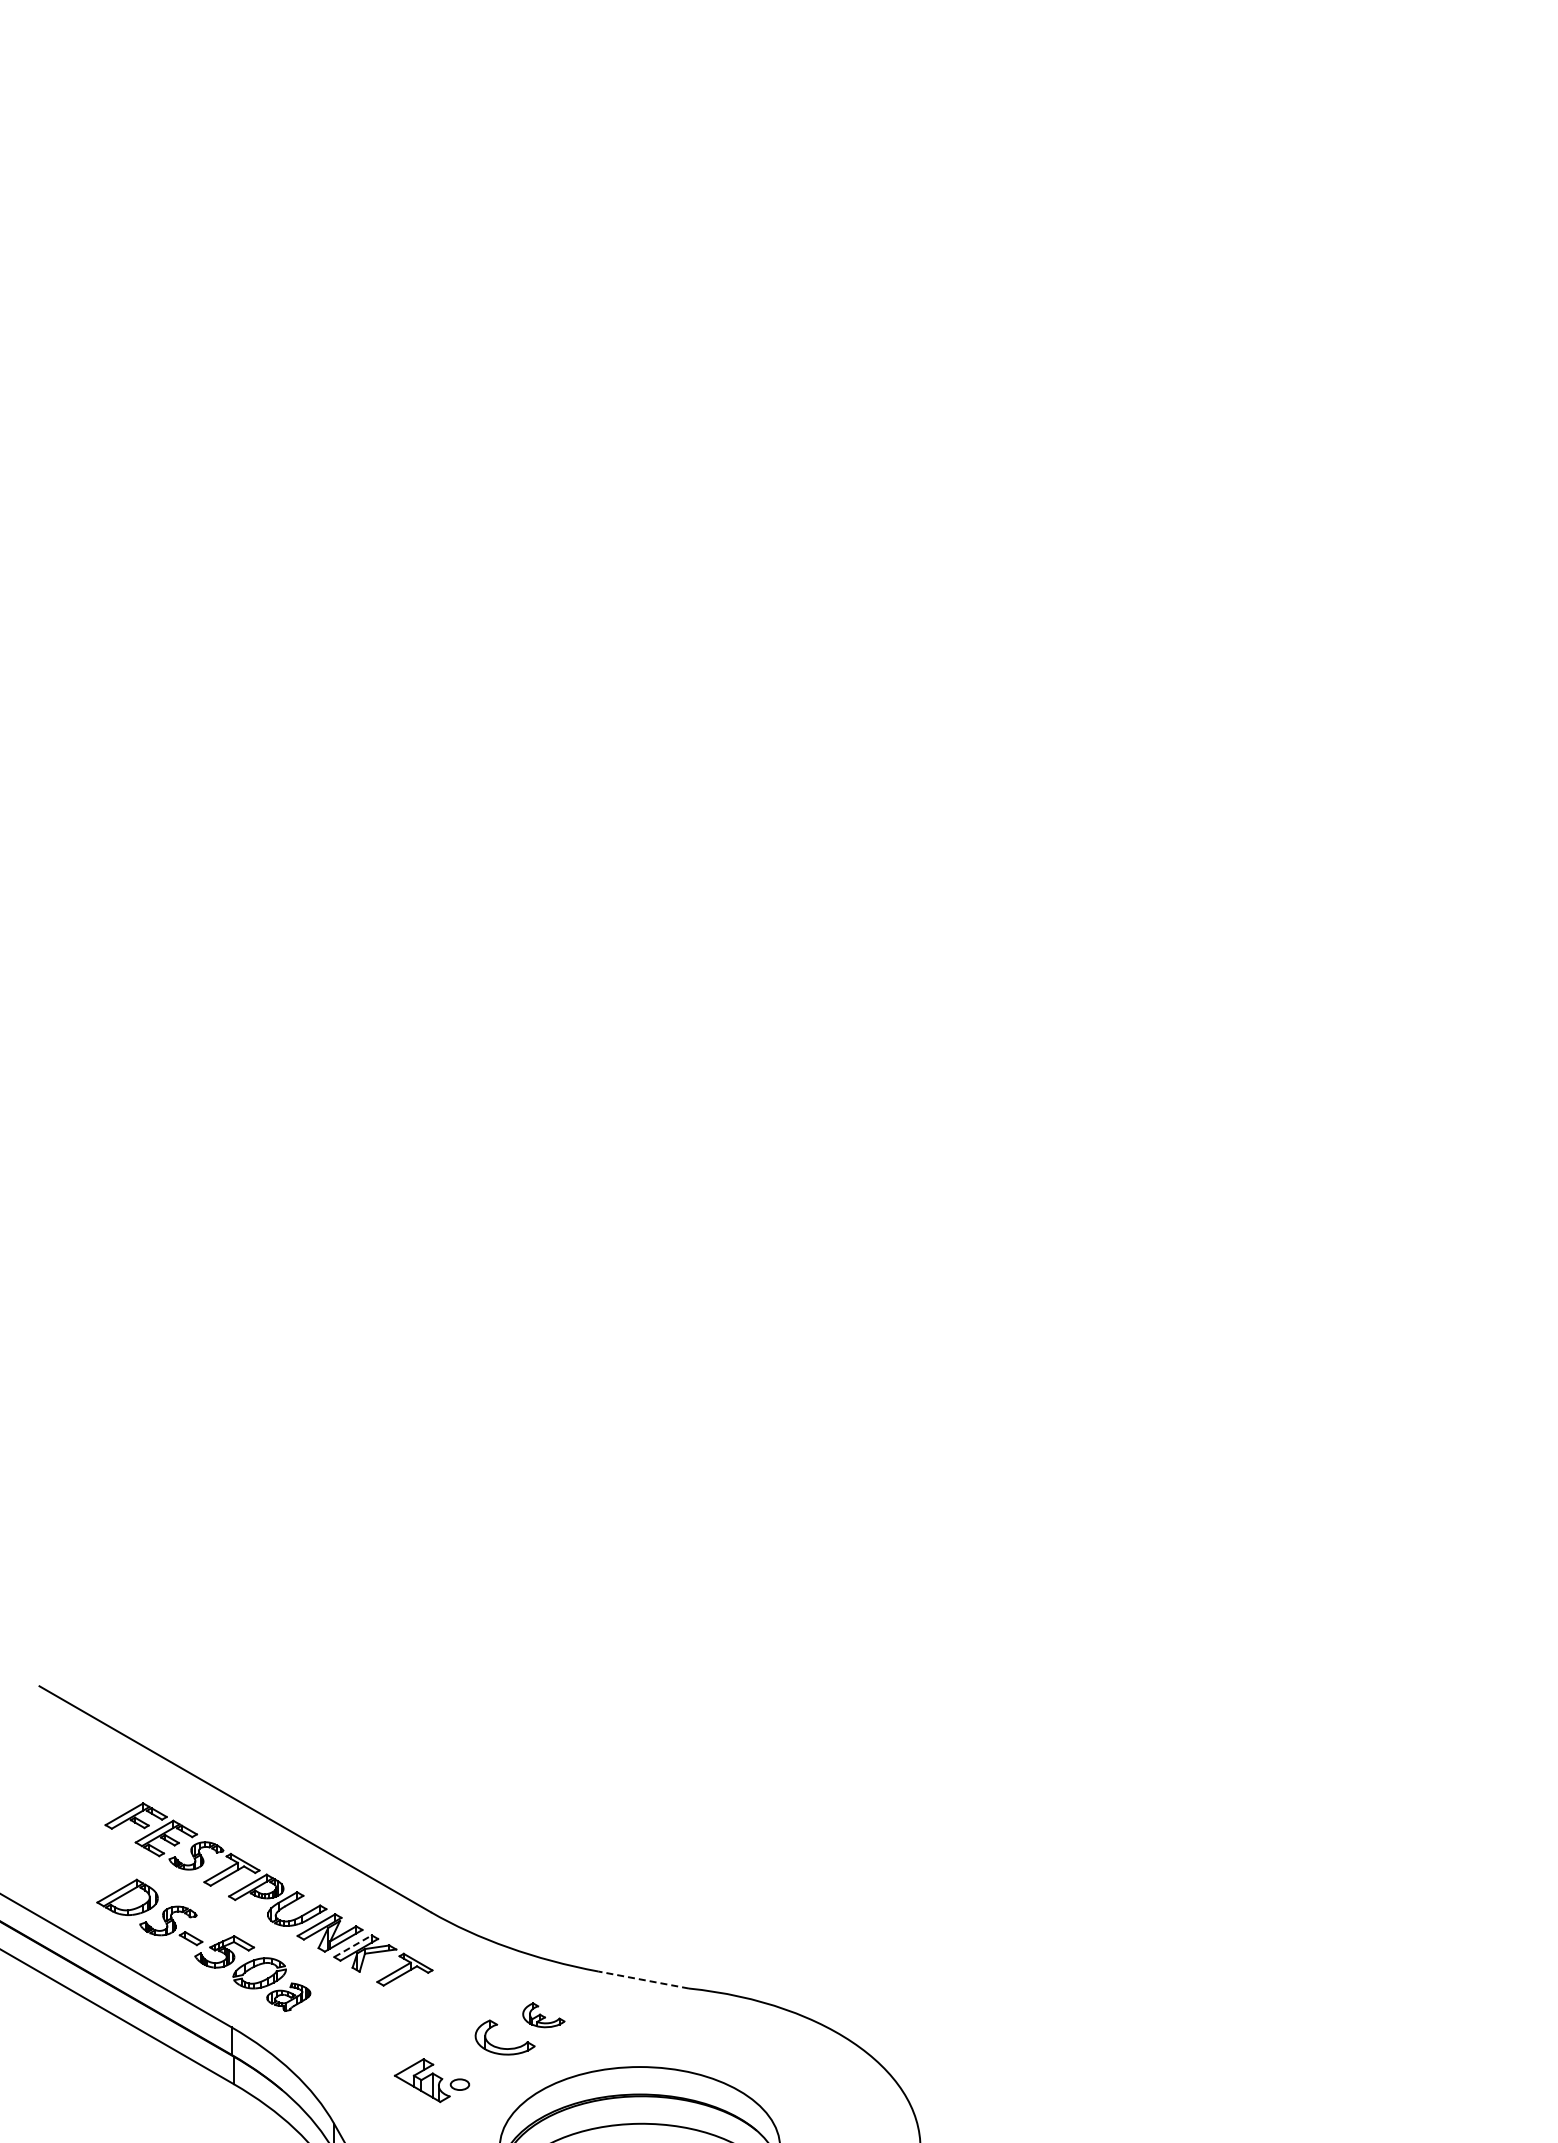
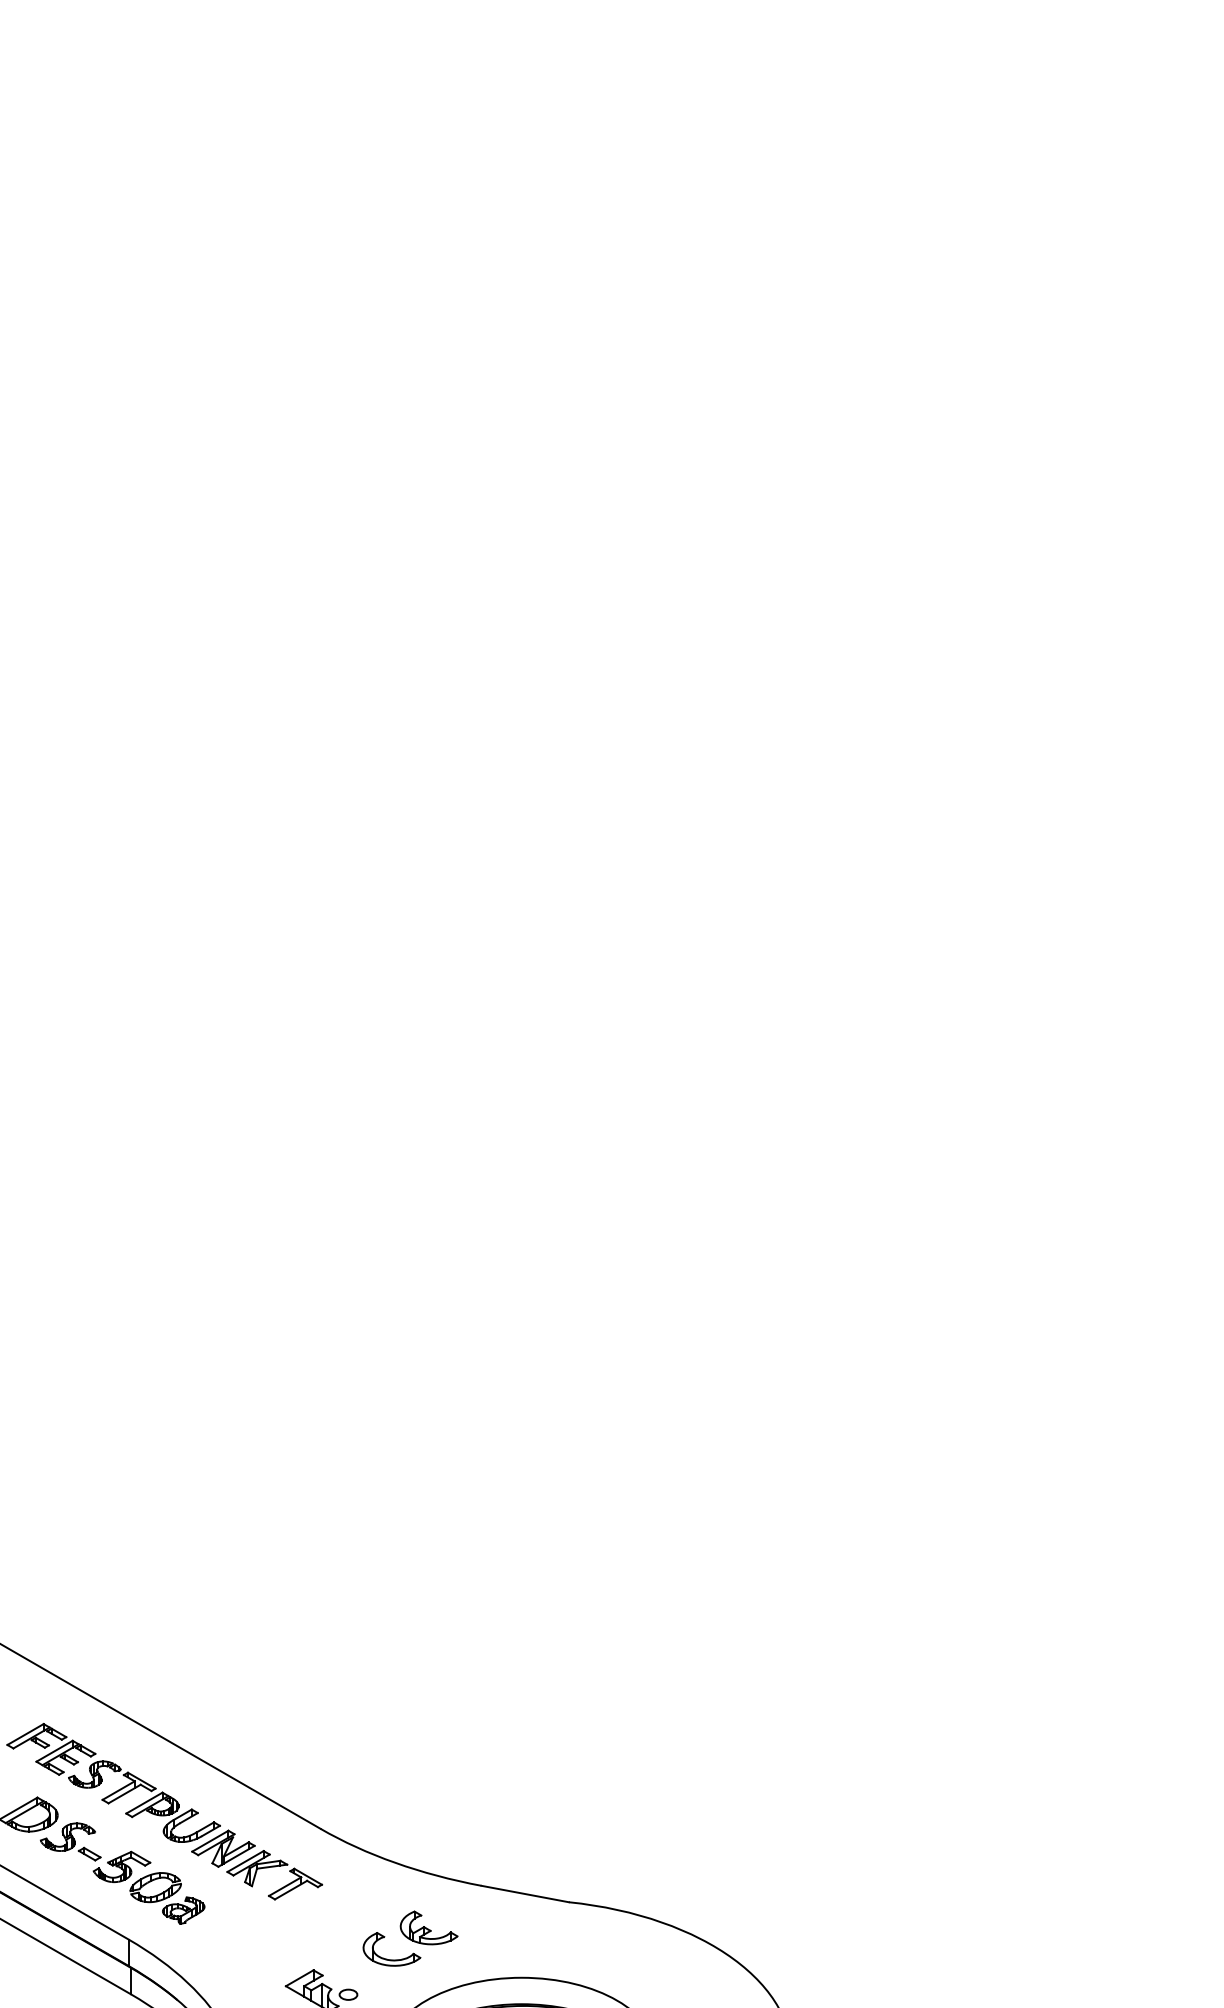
line: (353, 1946) -> (246, 1861), dashed -> solid
line: (643, 1979) -> (525, 1893), dashed -> solid
part: (543, 2015) -> (428, 1928), size x1.43

